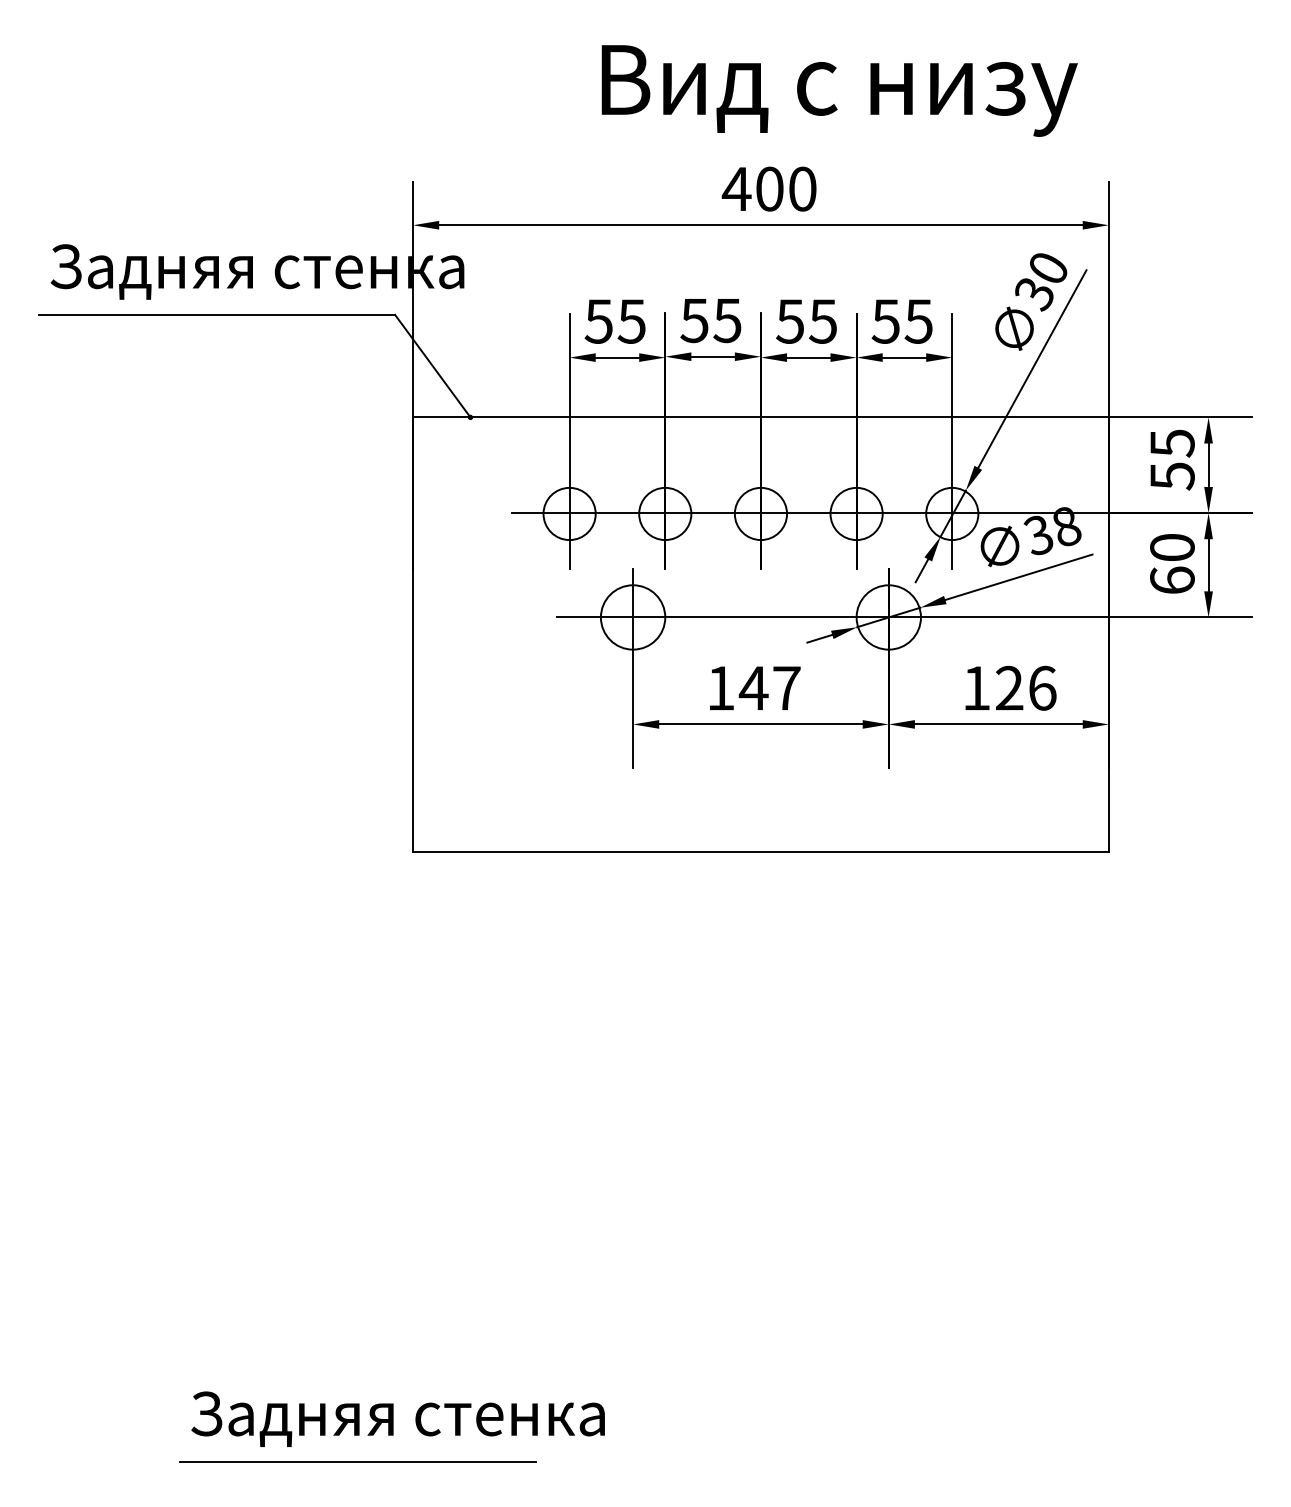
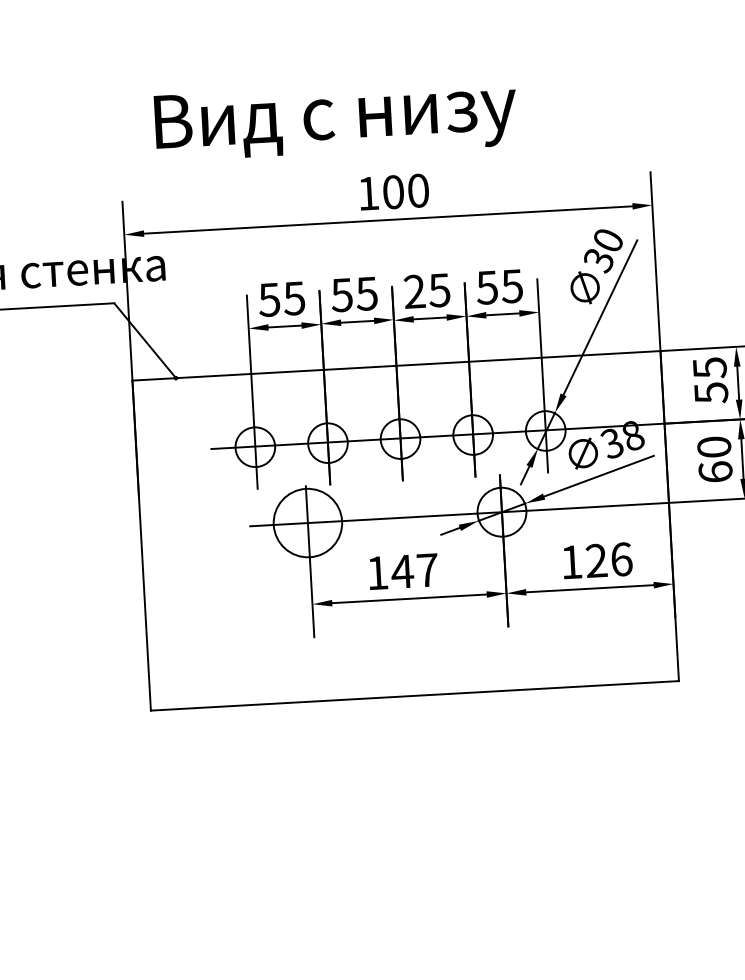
text: (839, 90) -> (335, 120), moved
text: (736, 188) -> (368, 193), 400 -> 100
text: (790, 321) -> (414, 291), 55 -> 25
circle: (632, 617) -> (307, 523), size x1.4

